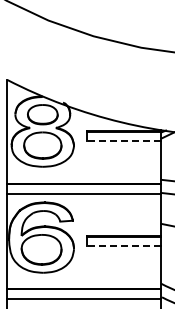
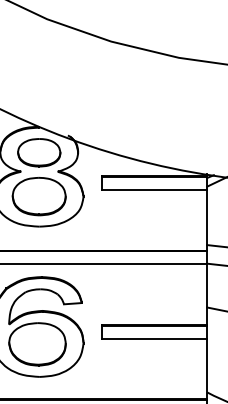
line: (123, 141) -> (153, 190), dashed -> solid
line: (123, 246) -> (153, 339), dashed -> solid

